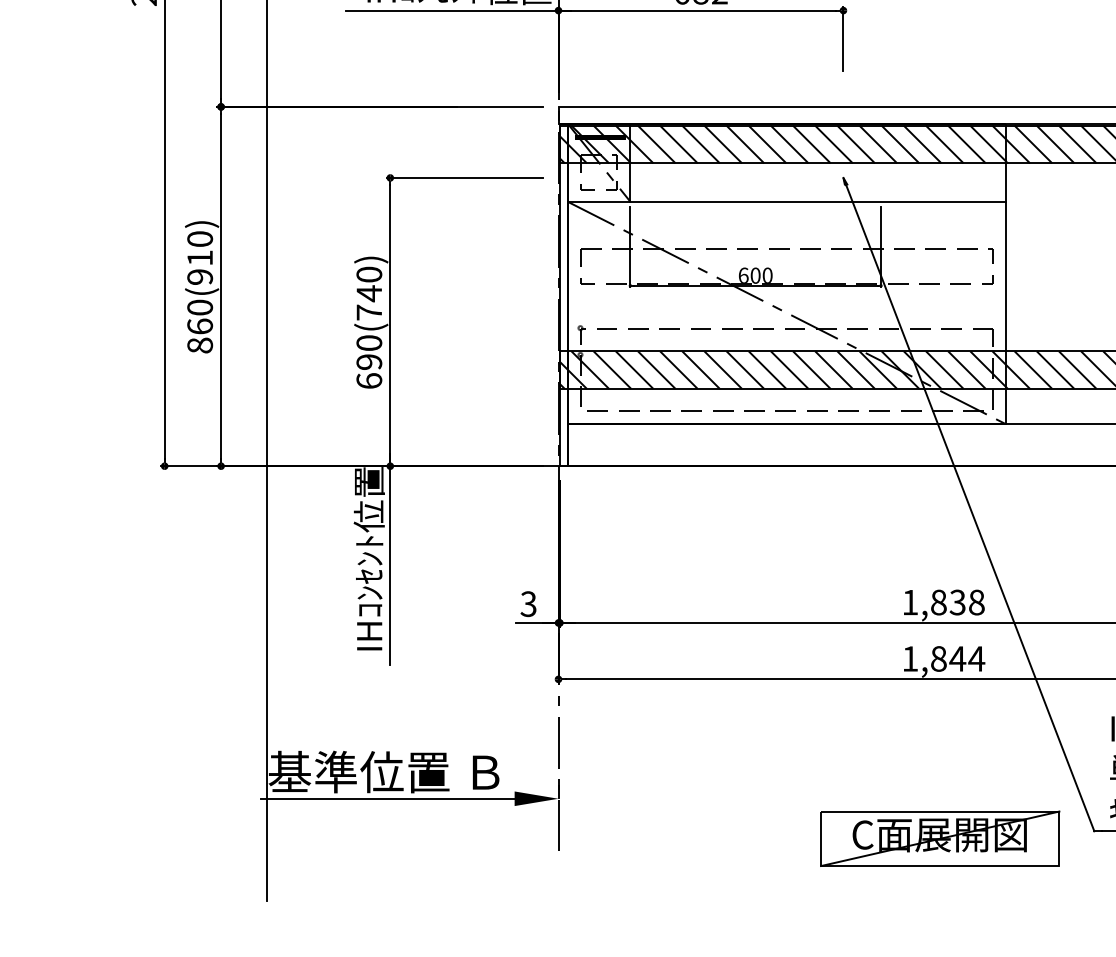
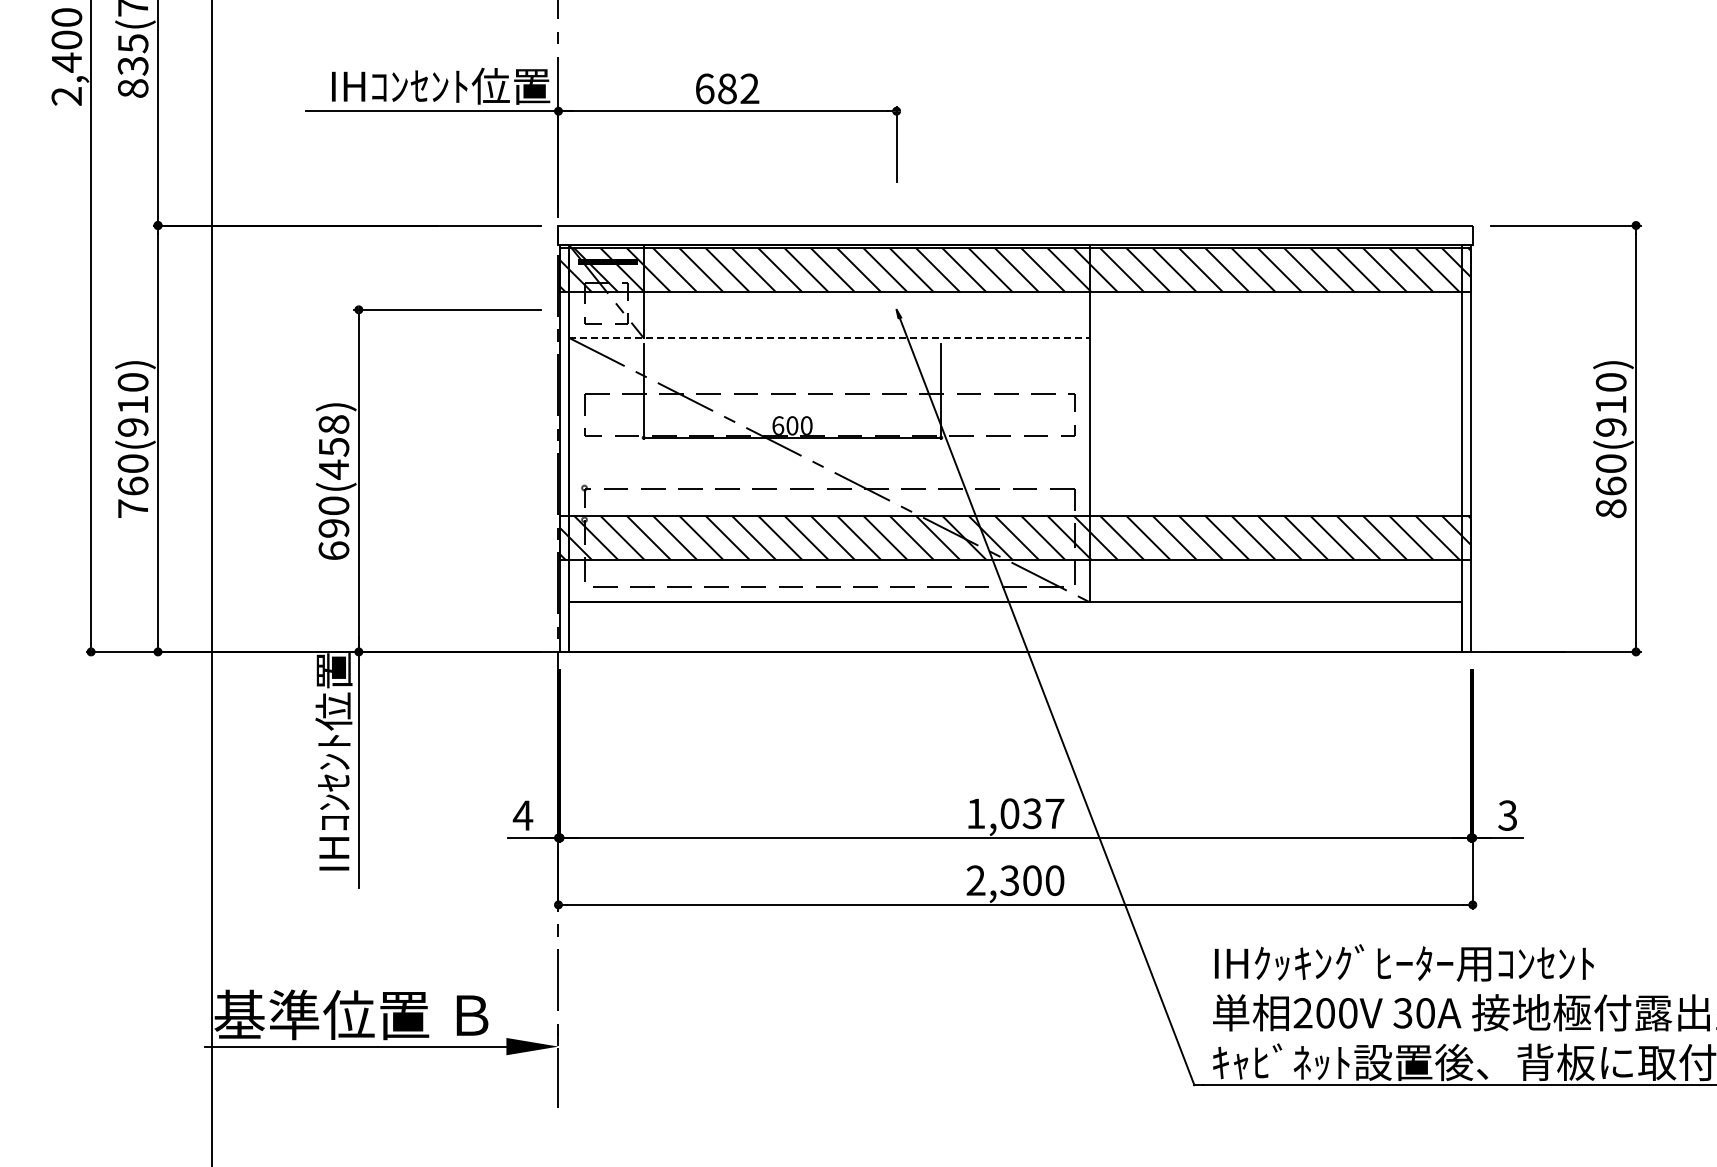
line: (787, 202) -> (830, 338), solid -> dashed
text: (369, 293) -> (334, 447), 690(740) -> 690(458)
text: (199, 345) -> (132, 508), 860(910) -> 760(910)
text: (957, 602) -> (1032, 813), 1,838 -> 1,037
text: (528, 604) -> (522, 815), 3 -> 4
text: (943, 658) -> (1015, 880), 1,844 -> 2,300
part: (940, 838) -> (1011, 1093), removed

